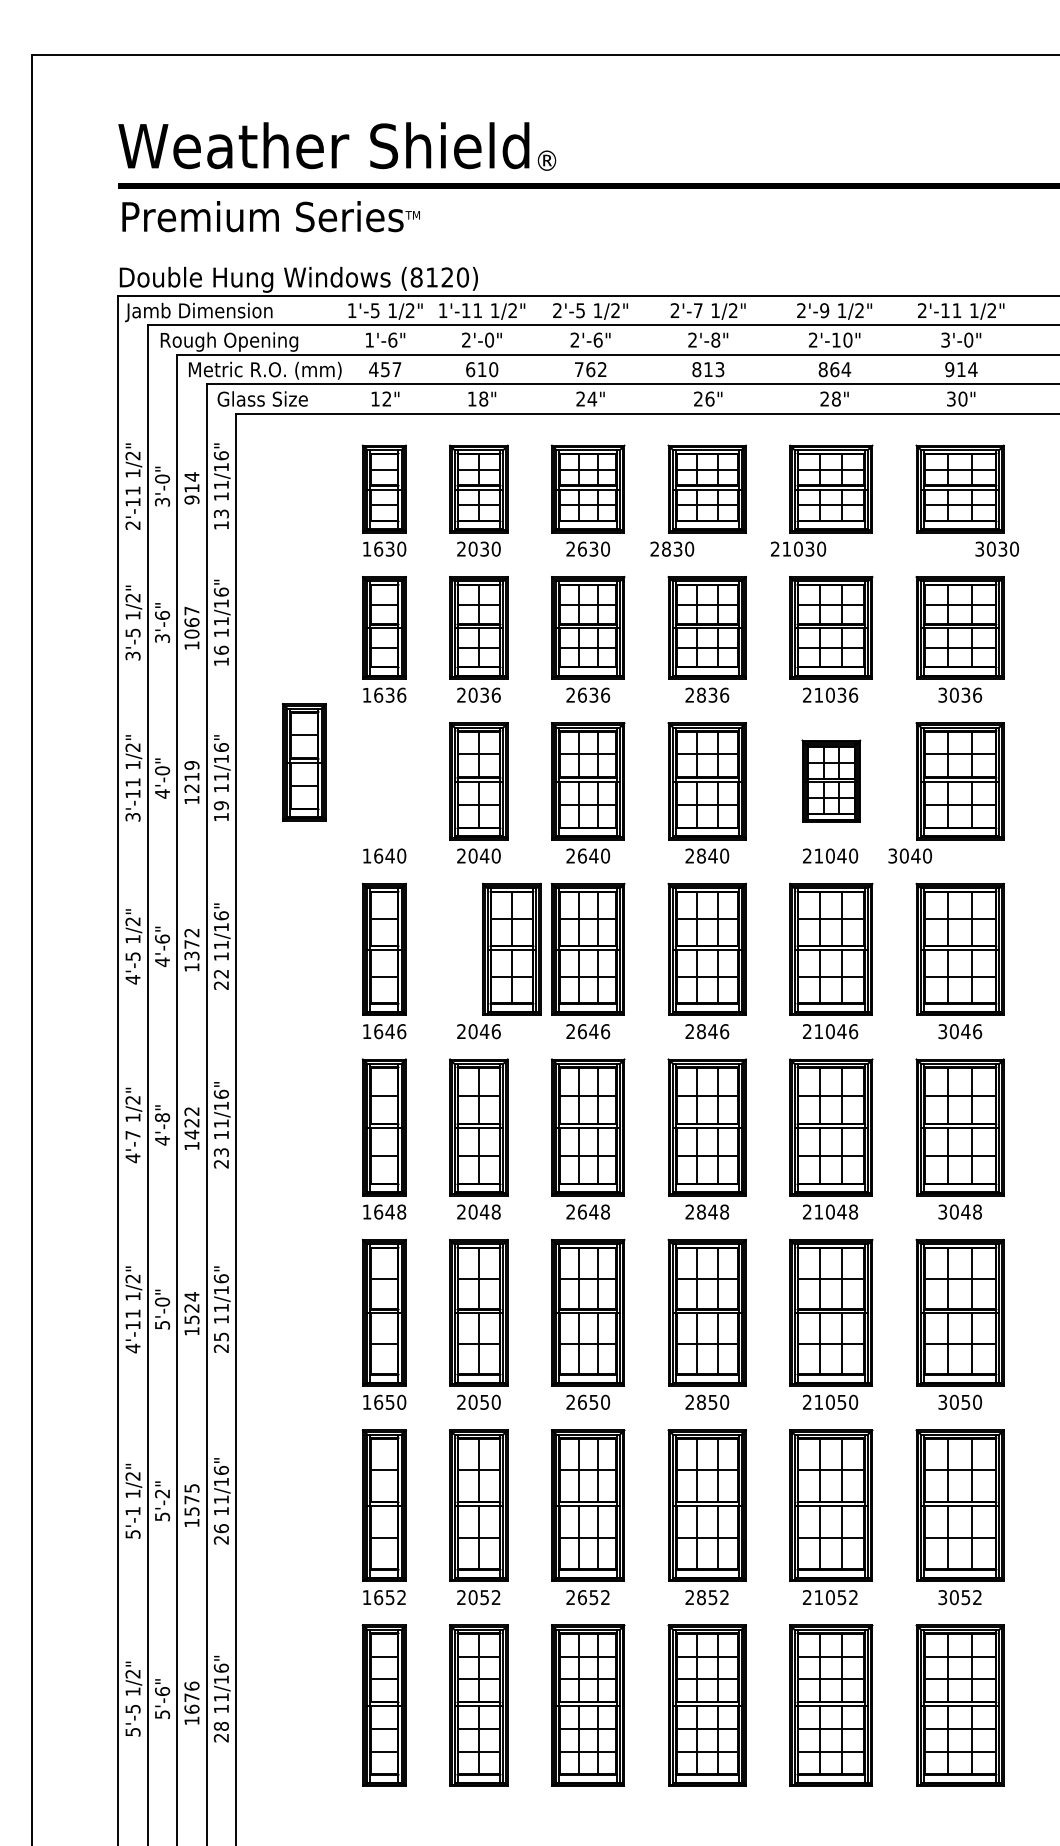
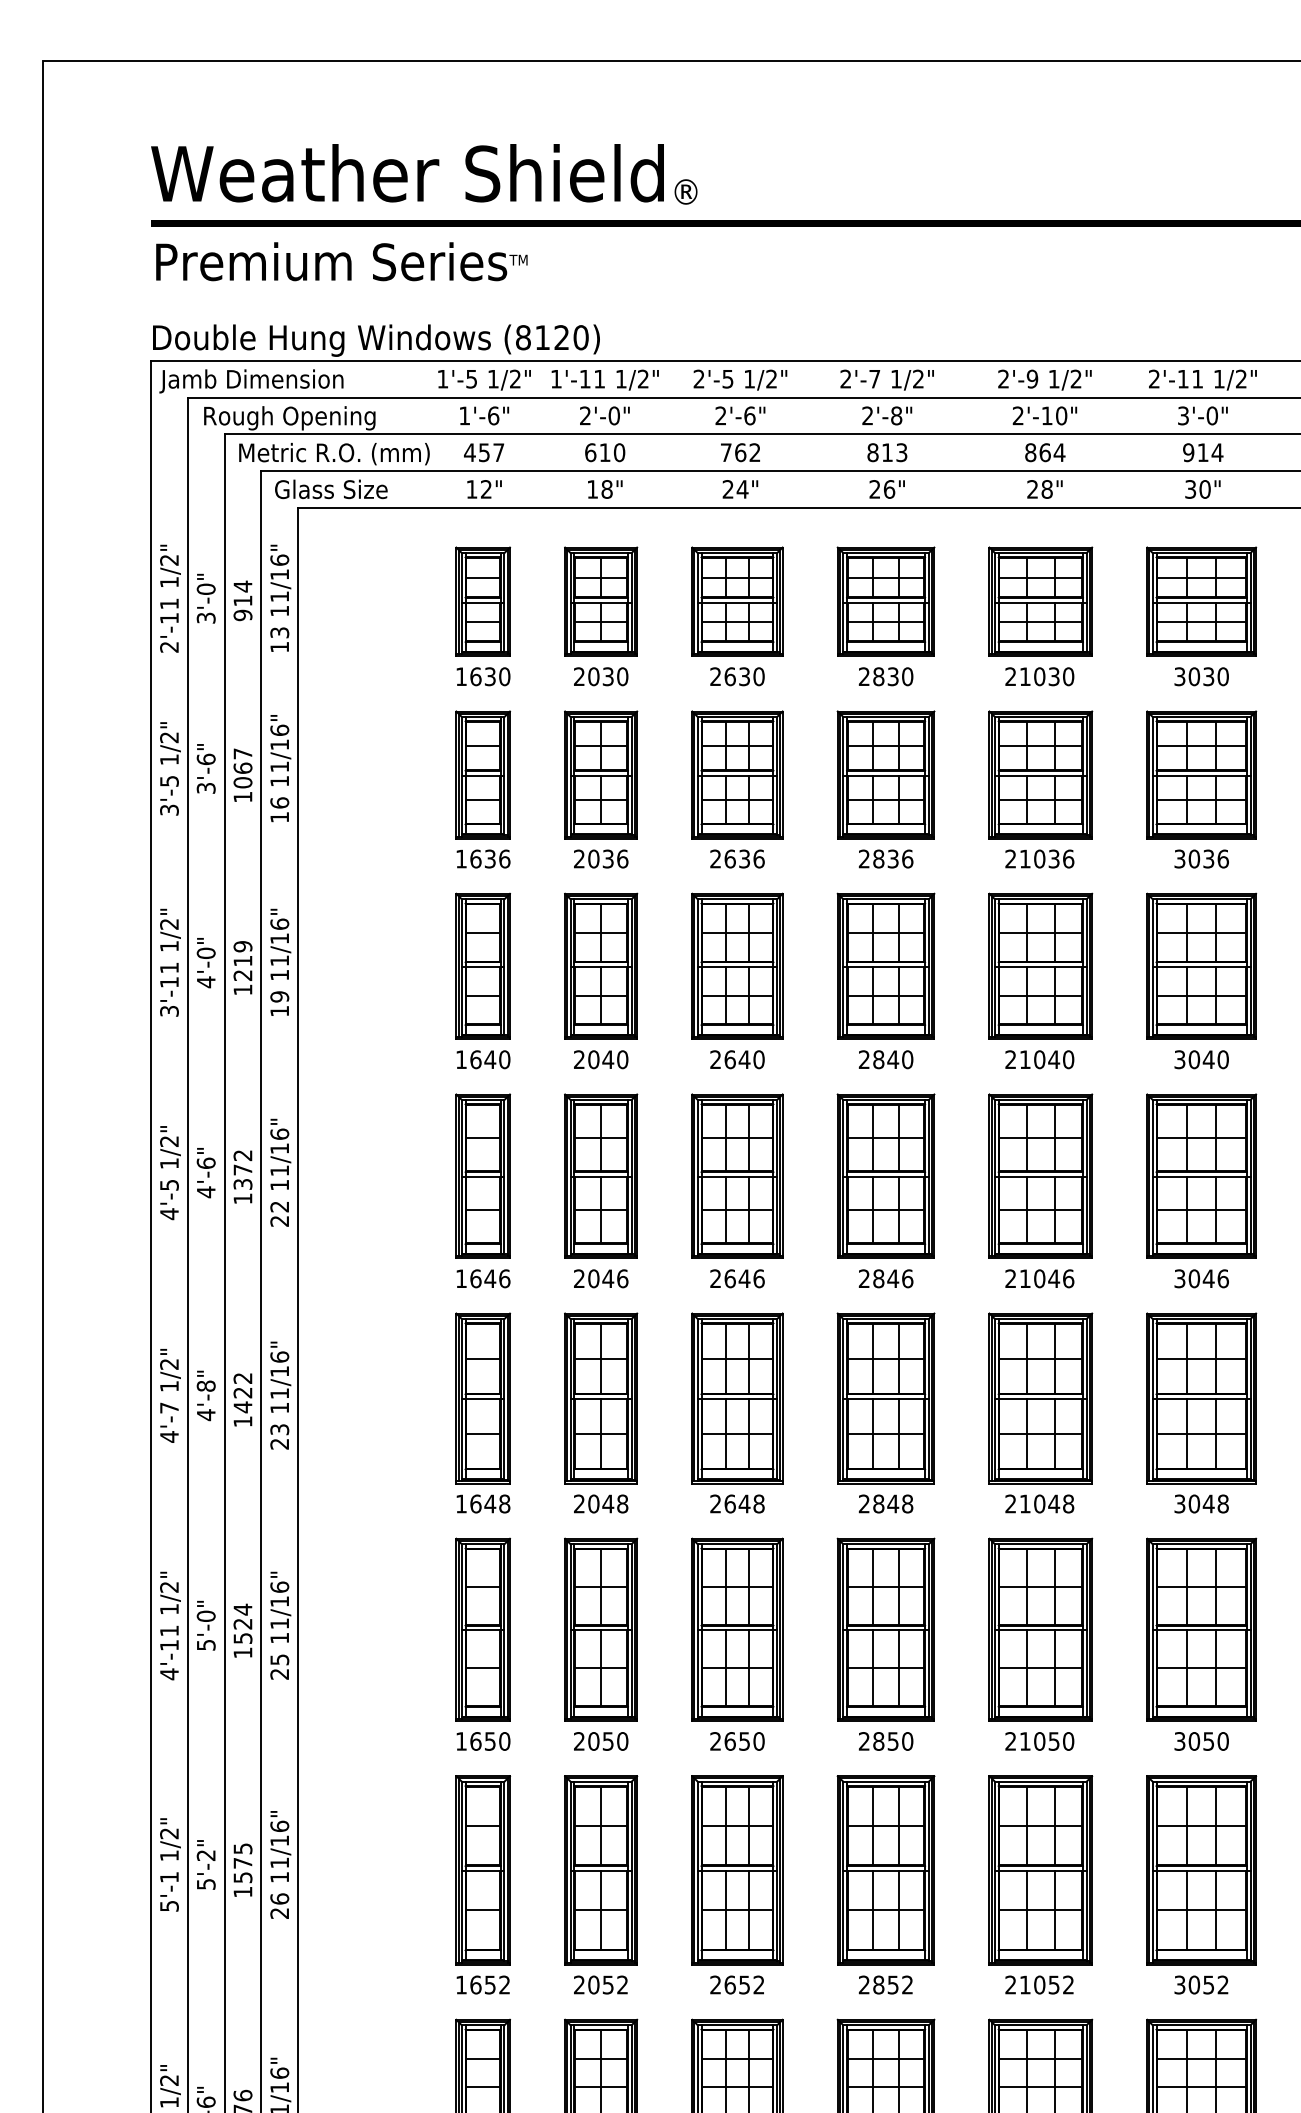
text: (672, 548) -> (886, 675), moved
text: (798, 548) -> (1039, 675), moved
text: (996, 548) -> (1200, 675), moved
part: (303, 762) -> (482, 966), moved
part: (831, 781) -> (1041, 966), size x1.43
text: (909, 855) -> (1200, 1059), moved
part: (511, 948) -> (600, 1175), moved

